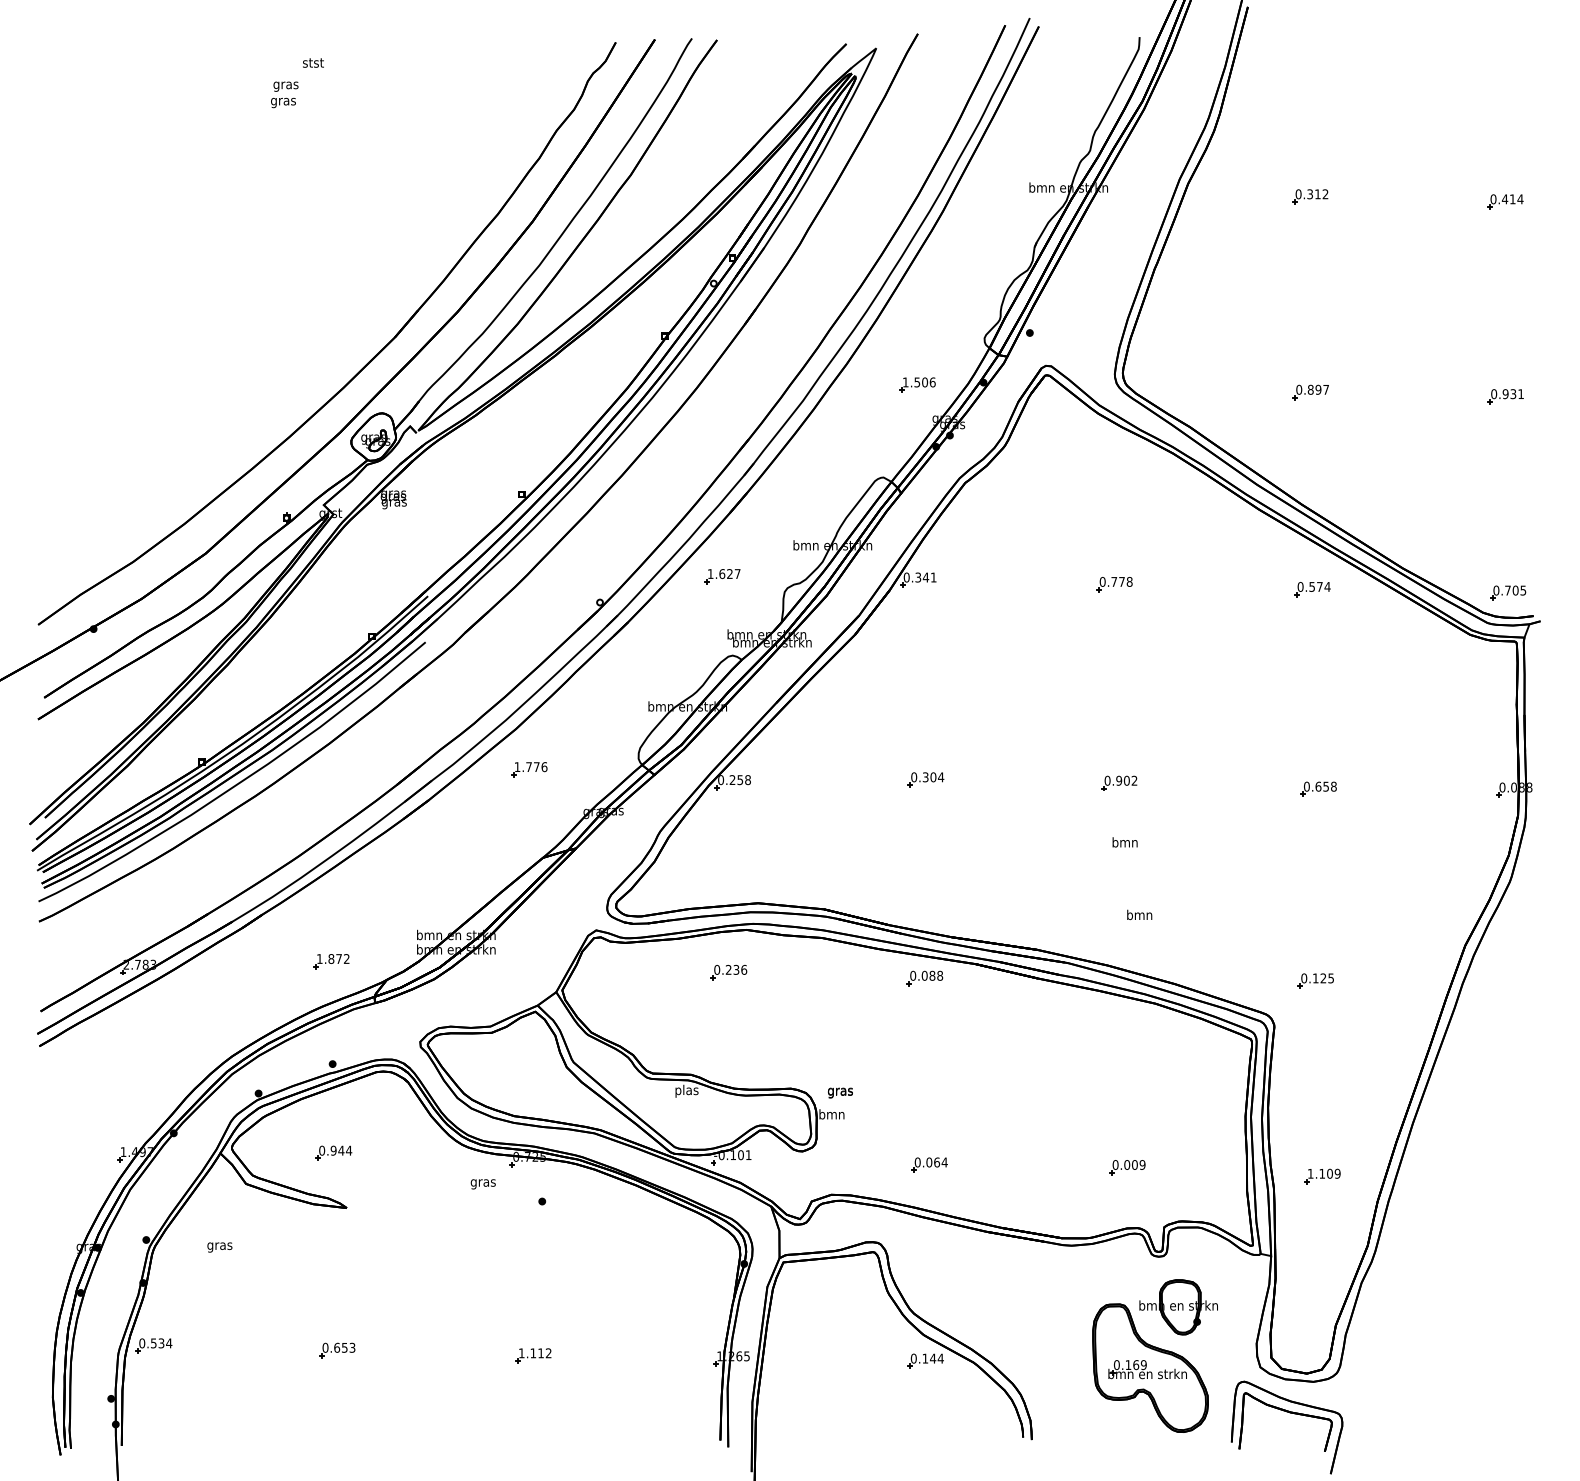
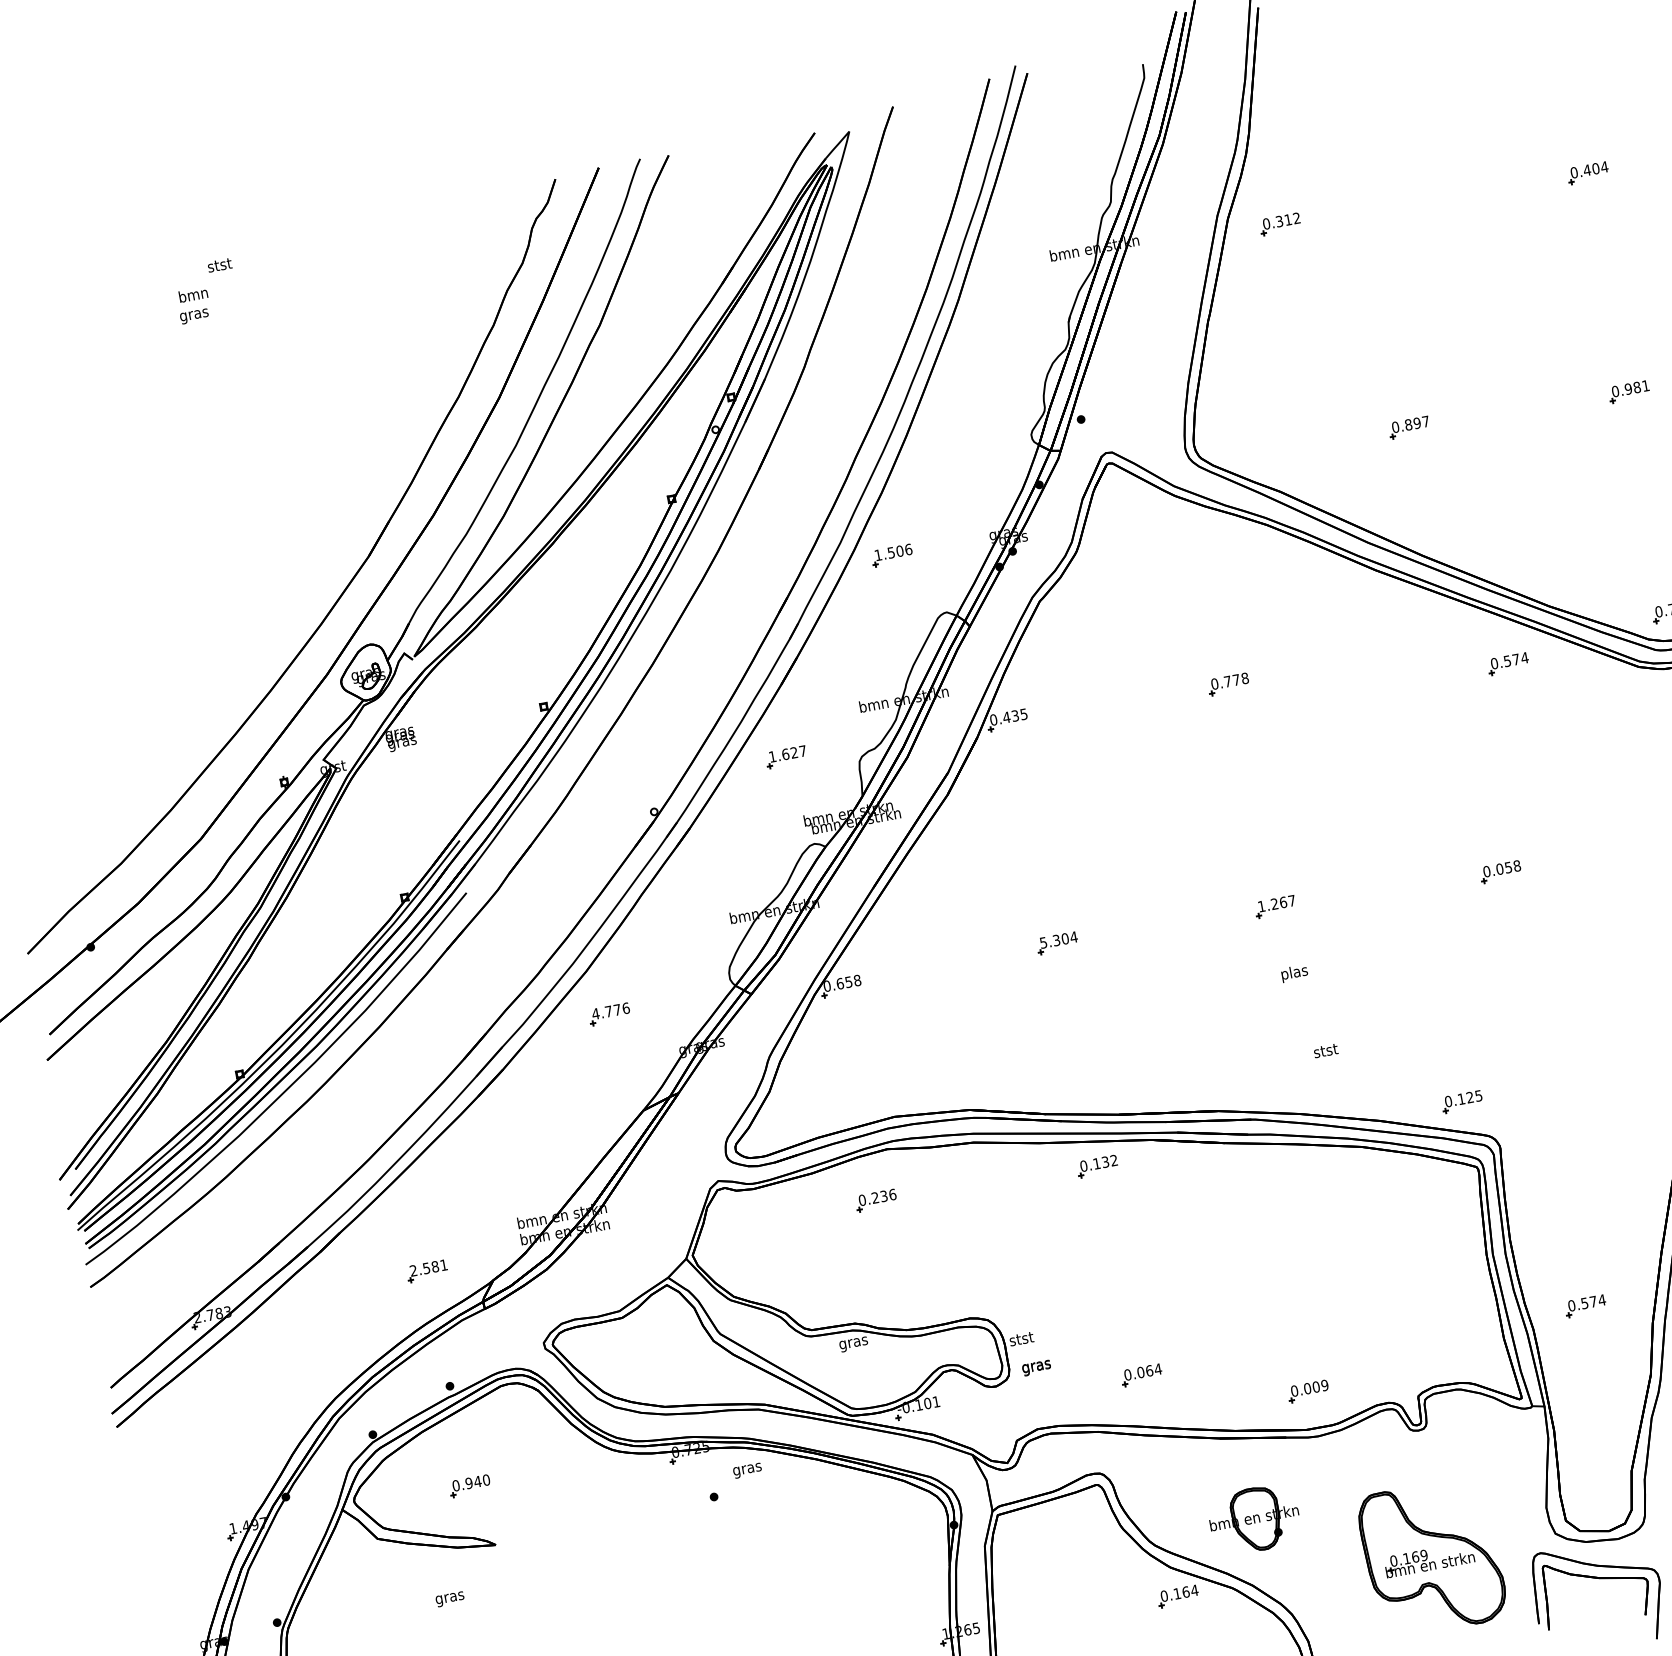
text: (285, 85) -> (193, 296), gras -> bmn
part: (1310, 196) -> (1280, 223), moved
text: (1512, 199) -> (1595, 168), 0.414 -> 0.404
part: (917, 384) -> (891, 555), moved
text: (1513, 394) -> (1637, 387), 0.931 -> 0.981
text: (925, 577) -> (1014, 715), 0.341 -> 0.435
part: (1312, 589) -> (1508, 664), moved
text: (517, 766) -> (595, 1013), 1.776 -> 4.776
text: (914, 777) -> (1044, 942), 0.304 -> 5.304
text: (732, 780) -> (840, 984), 0.258 -> 0.658
text: (1120, 780) -> (1276, 903), 0.902 -> 1.267
text: (1318, 786) -> (1499, 868), 0.658 -> 0.058
text: (1124, 843) -> (1293, 973), bmn -> plas
text: (1139, 914) -> (1325, 1050), bmn -> stst
text: (332, 958) -> (427, 1267), 1.872 -> 2.581
text: (932, 975) -> (1105, 1161), 0.088 -> 0.132
part: (1315, 980) -> (1461, 1101), moved
text: (686, 1090) -> (853, 1342), plas -> gras
text: (840, 1092) -> (1036, 1367), moved
text: (831, 1114) -> (1020, 1338), bmn -> stst
text: (348, 1150) -> (485, 1479), 0.944 -> 0.940
part: (1127, 1167) -> (1308, 1391), moved
text: (1323, 1173) -> (1586, 1302), 1.109 -> 0.574
text: (482, 1184) -> (746, 1471), moved
text: (219, 1247) -> (449, 1599), moved
part: (1178, 1307) -> (1254, 1520), moved
text: (932, 1358) -> (1185, 1592), 0.144 -> 0.164

